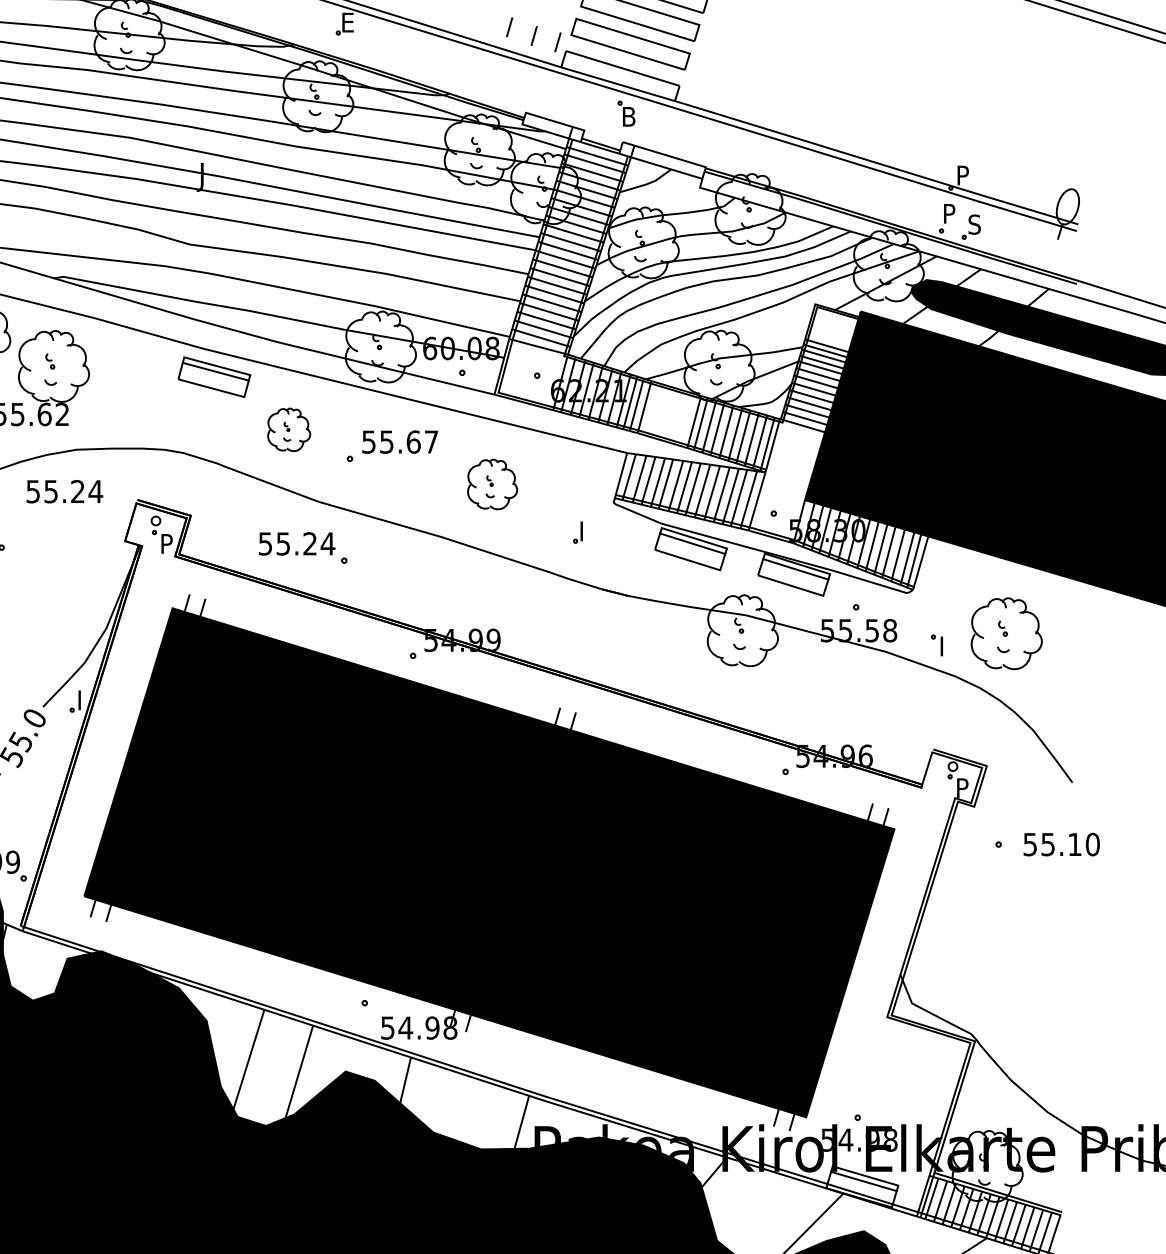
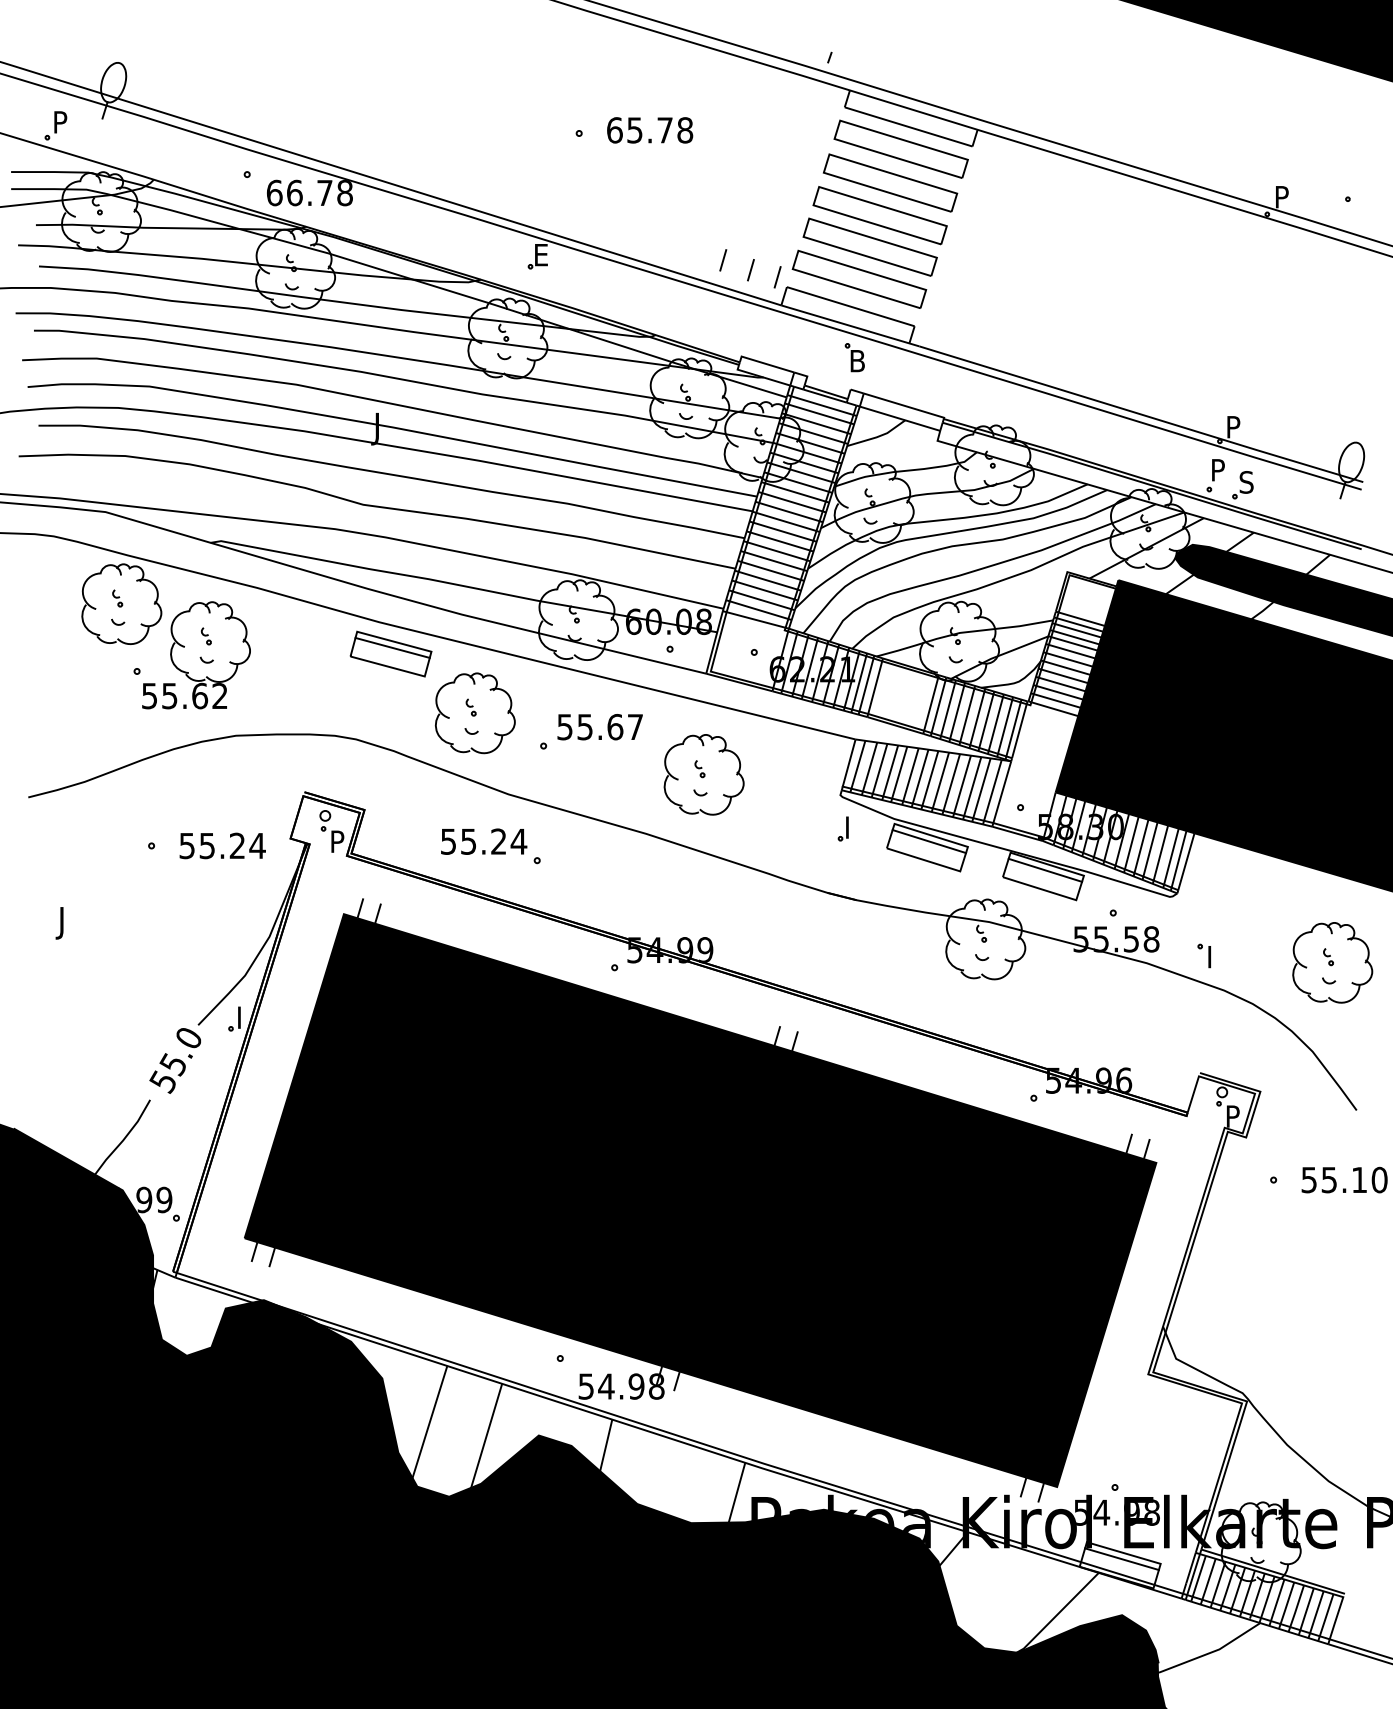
part: (288, 429) -> (474, 713), size x1.67
part: (492, 484) -> (703, 774), size x1.43
text: (64, 491) -> (222, 845), moved
part: (577, 532) -> (842, 828), moved
part: (1006, 633) -> (1332, 962), moved

